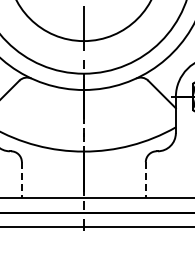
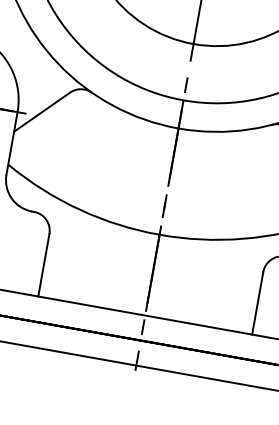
line: (21, 180) -> (43, 265), dashed -> solid
line: (145, 180) -> (257, 303), dashed -> solid

